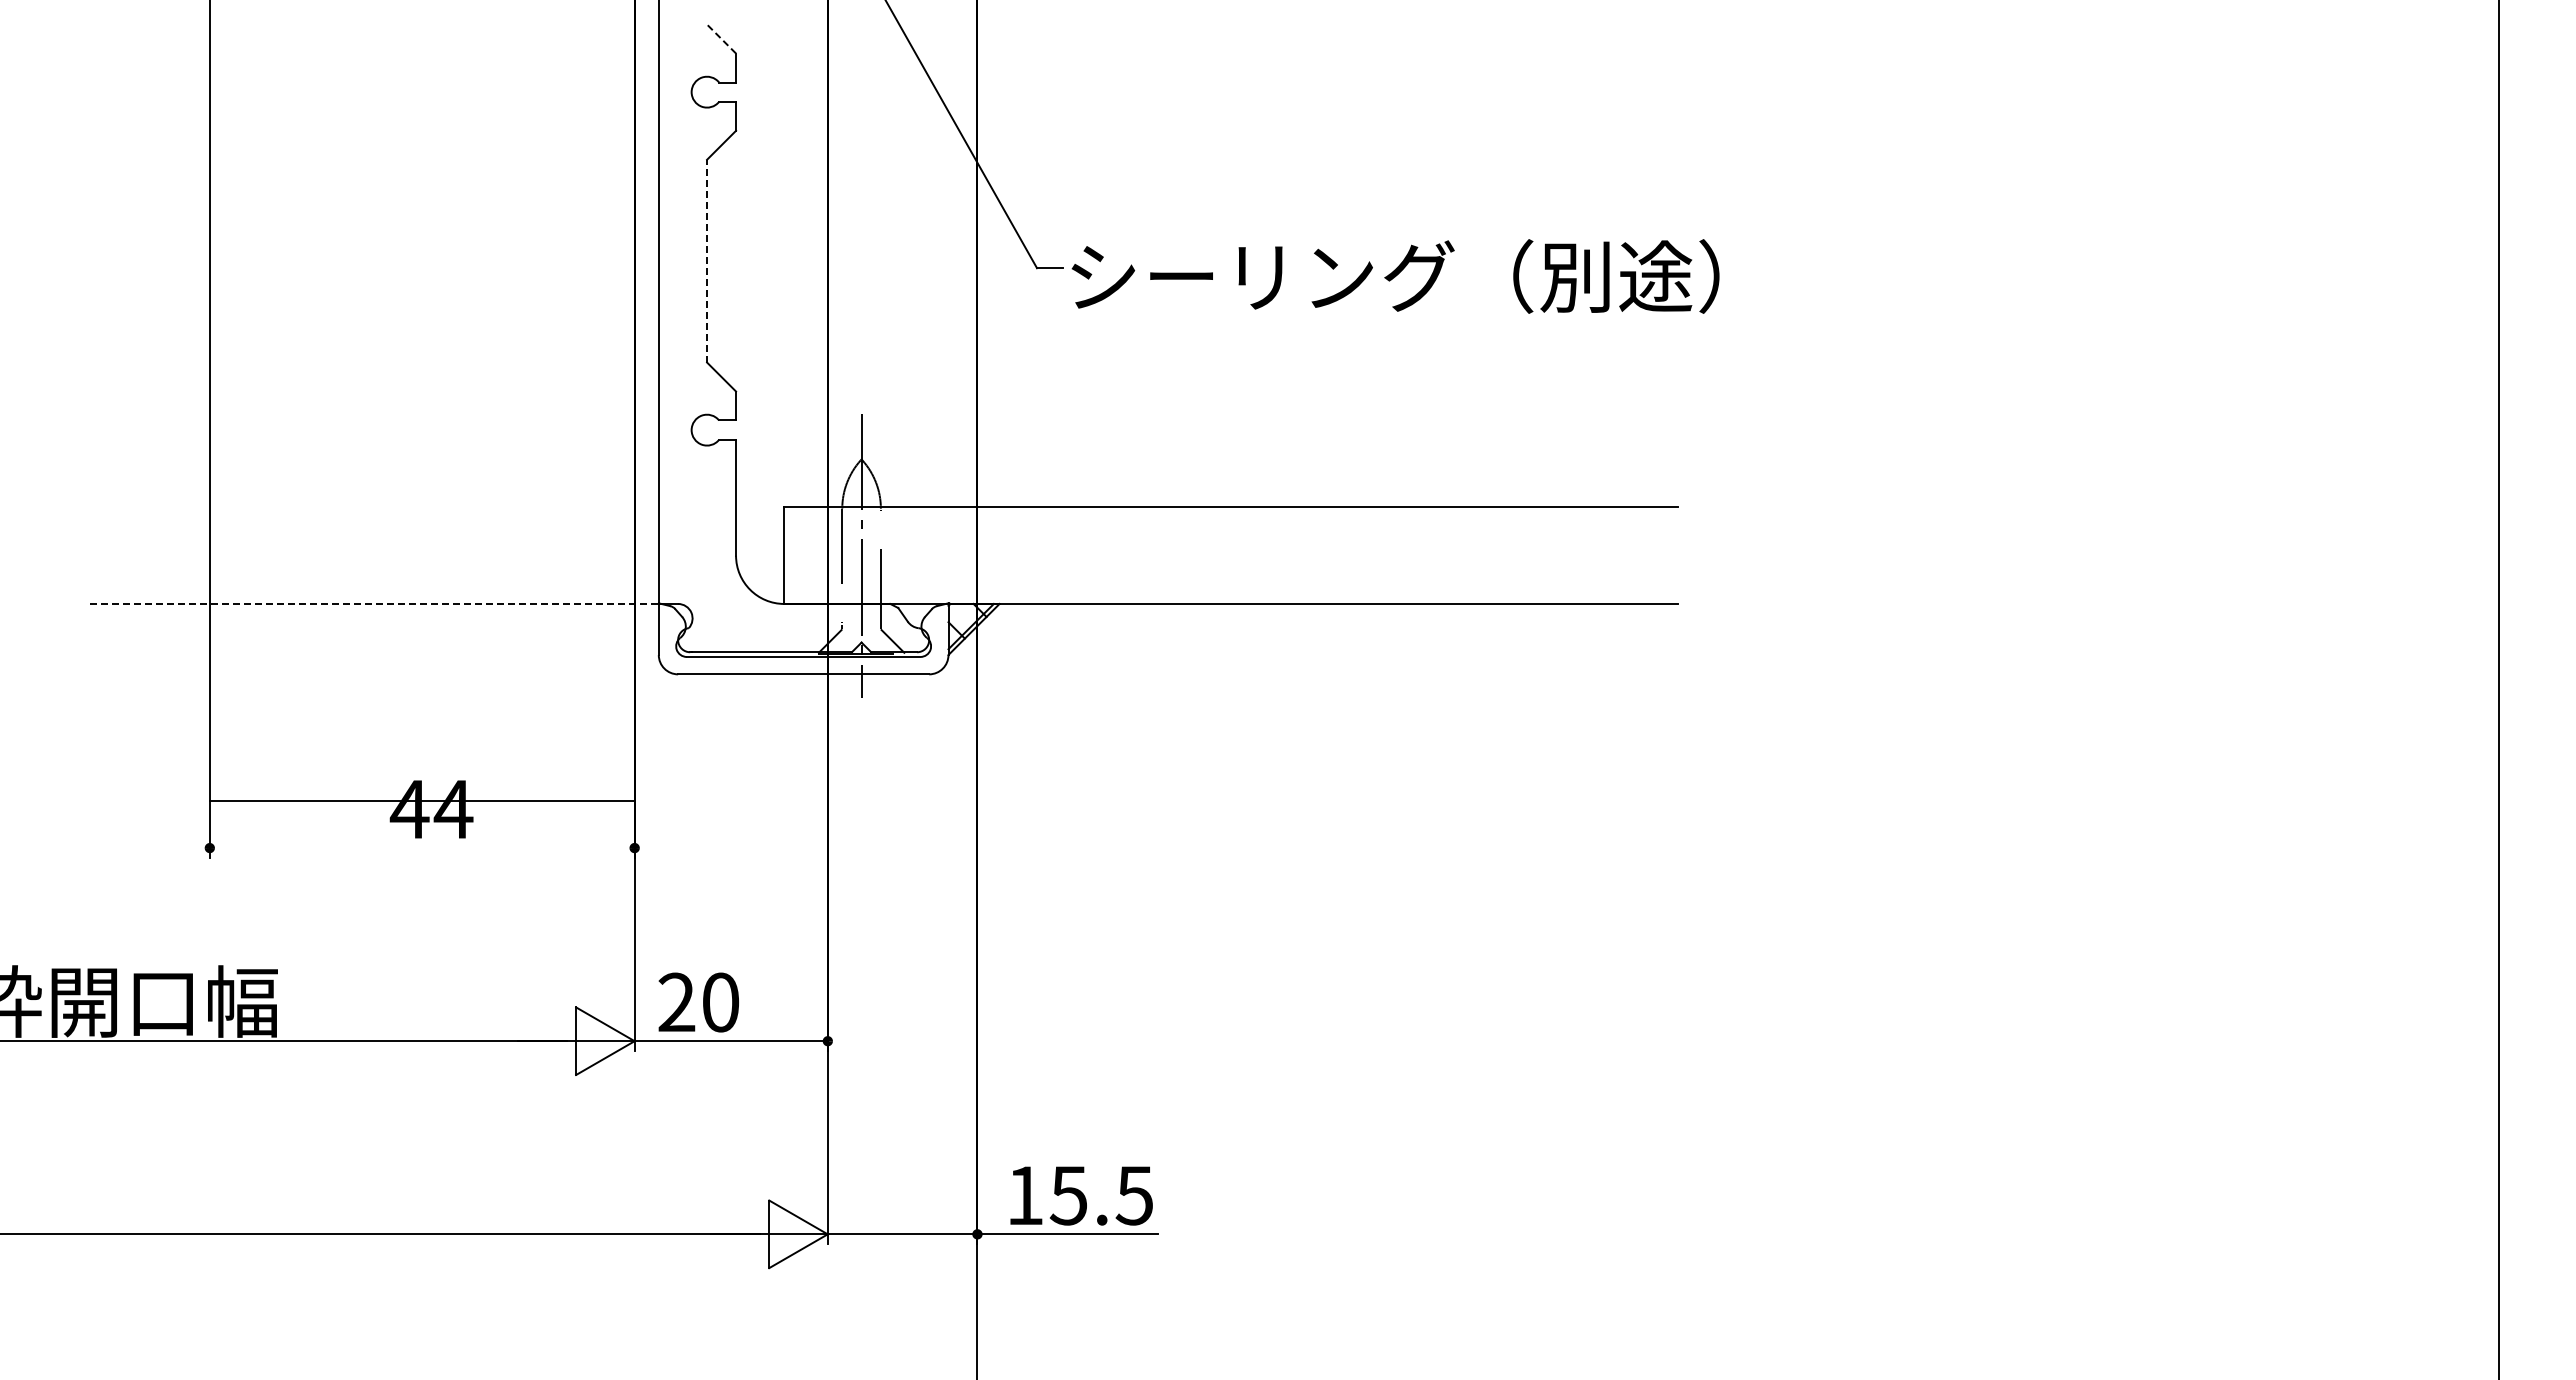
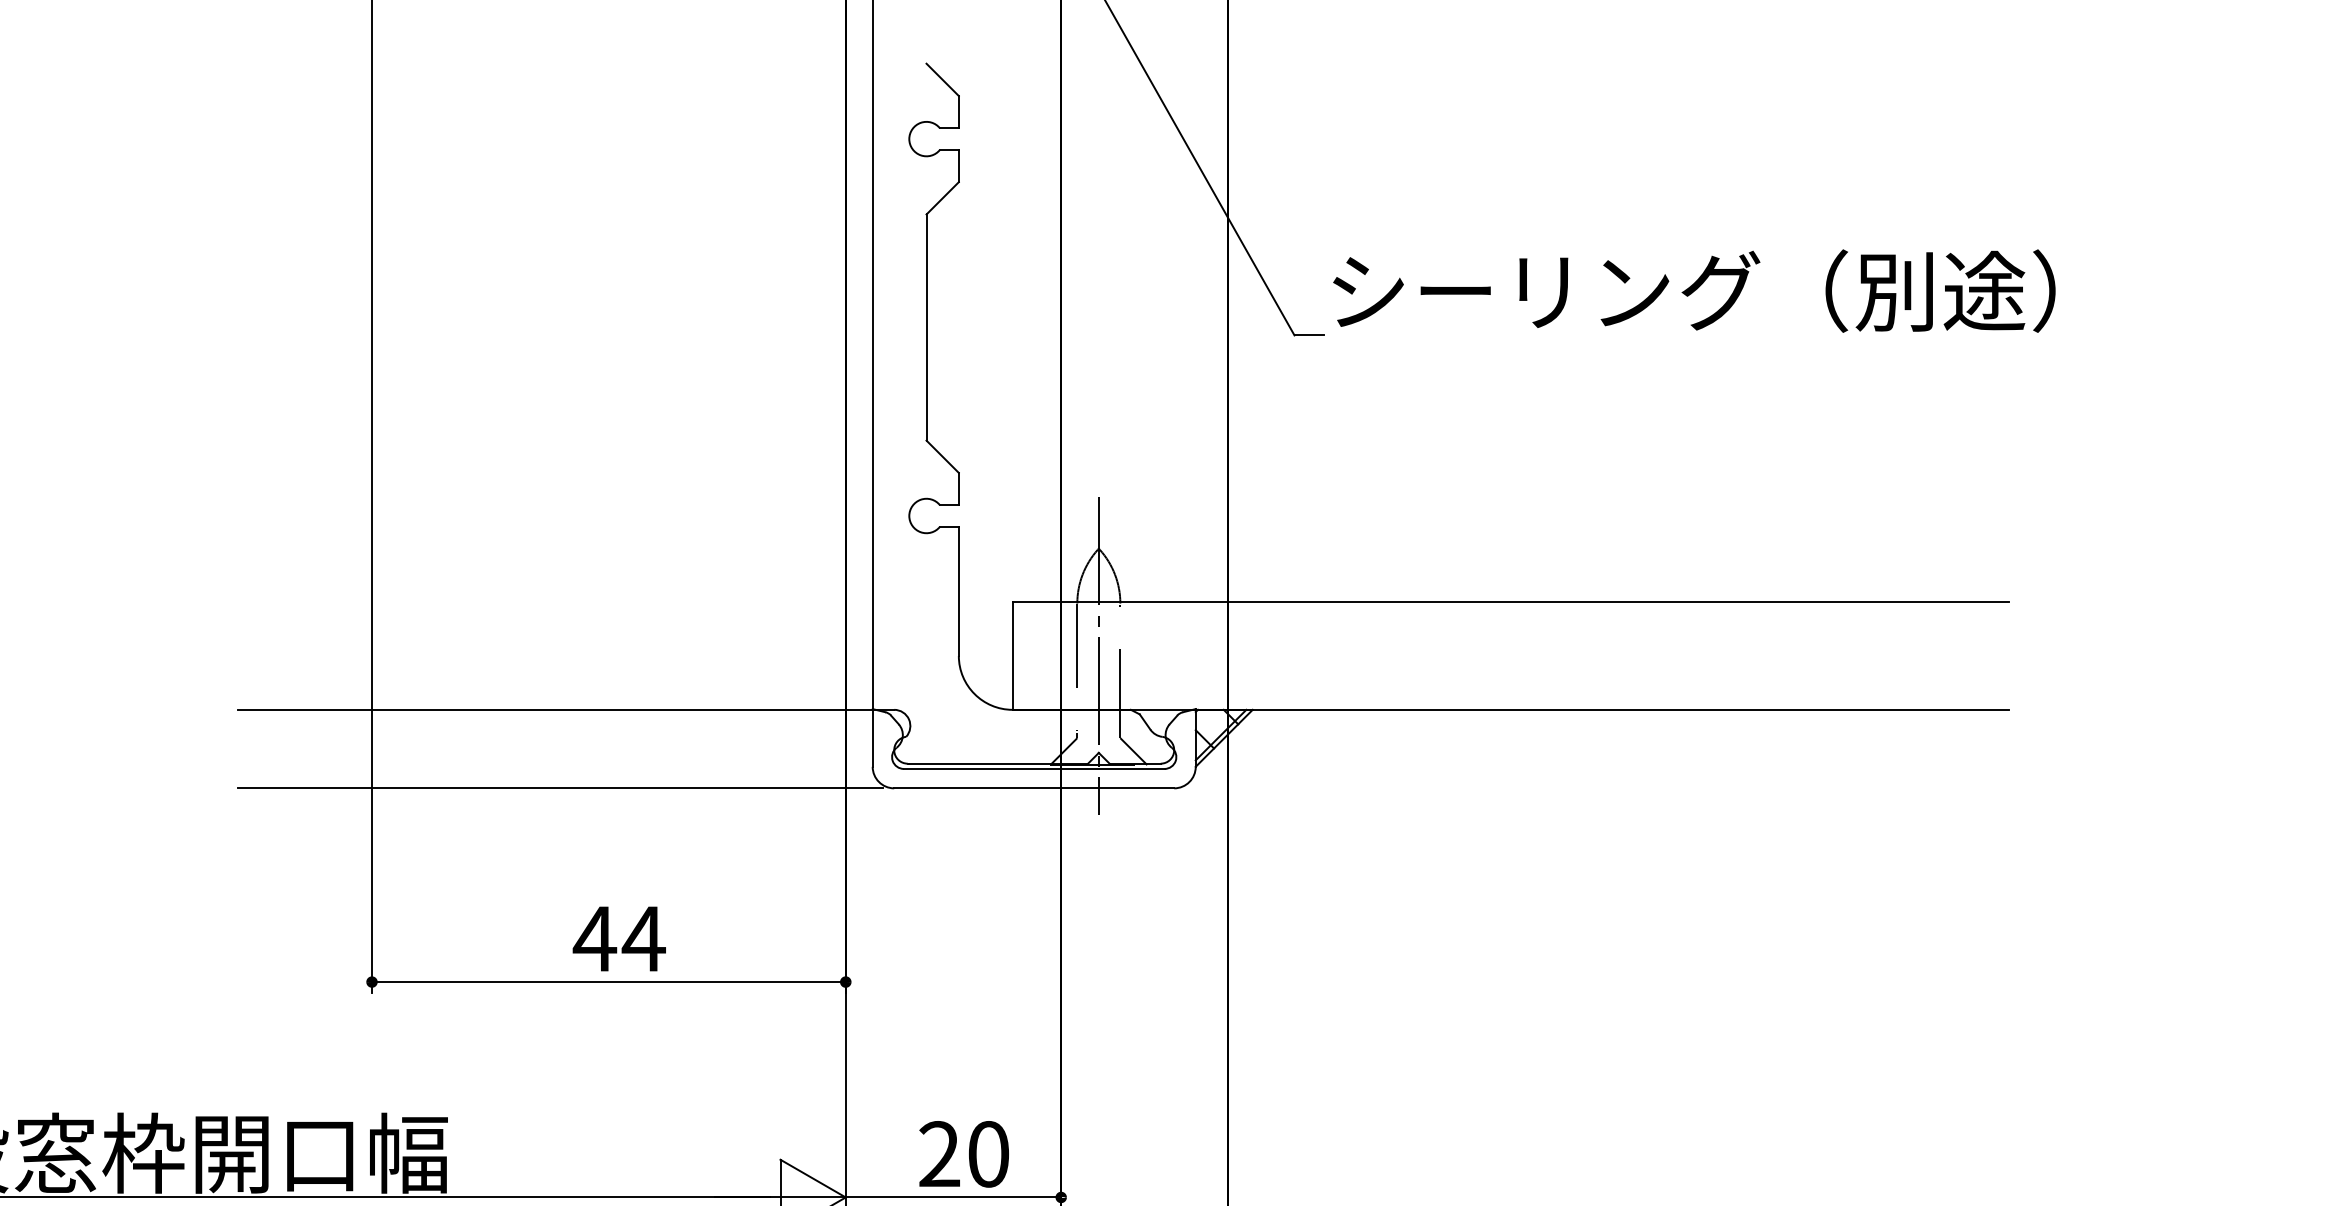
line: (721, 38) -> (942, 79), dashed -> solid
line: (707, 260) -> (927, 326), dashed -> solid
text: (1395, 276) -> (1694, 291), moved
line: (374, 603) -> (555, 709), dashed -> solid
line: (378, 674) -> (560, 788), added
line: (421, 801) -> (608, 982), moved
text: (698, 1002) -> (963, 1154), moved

